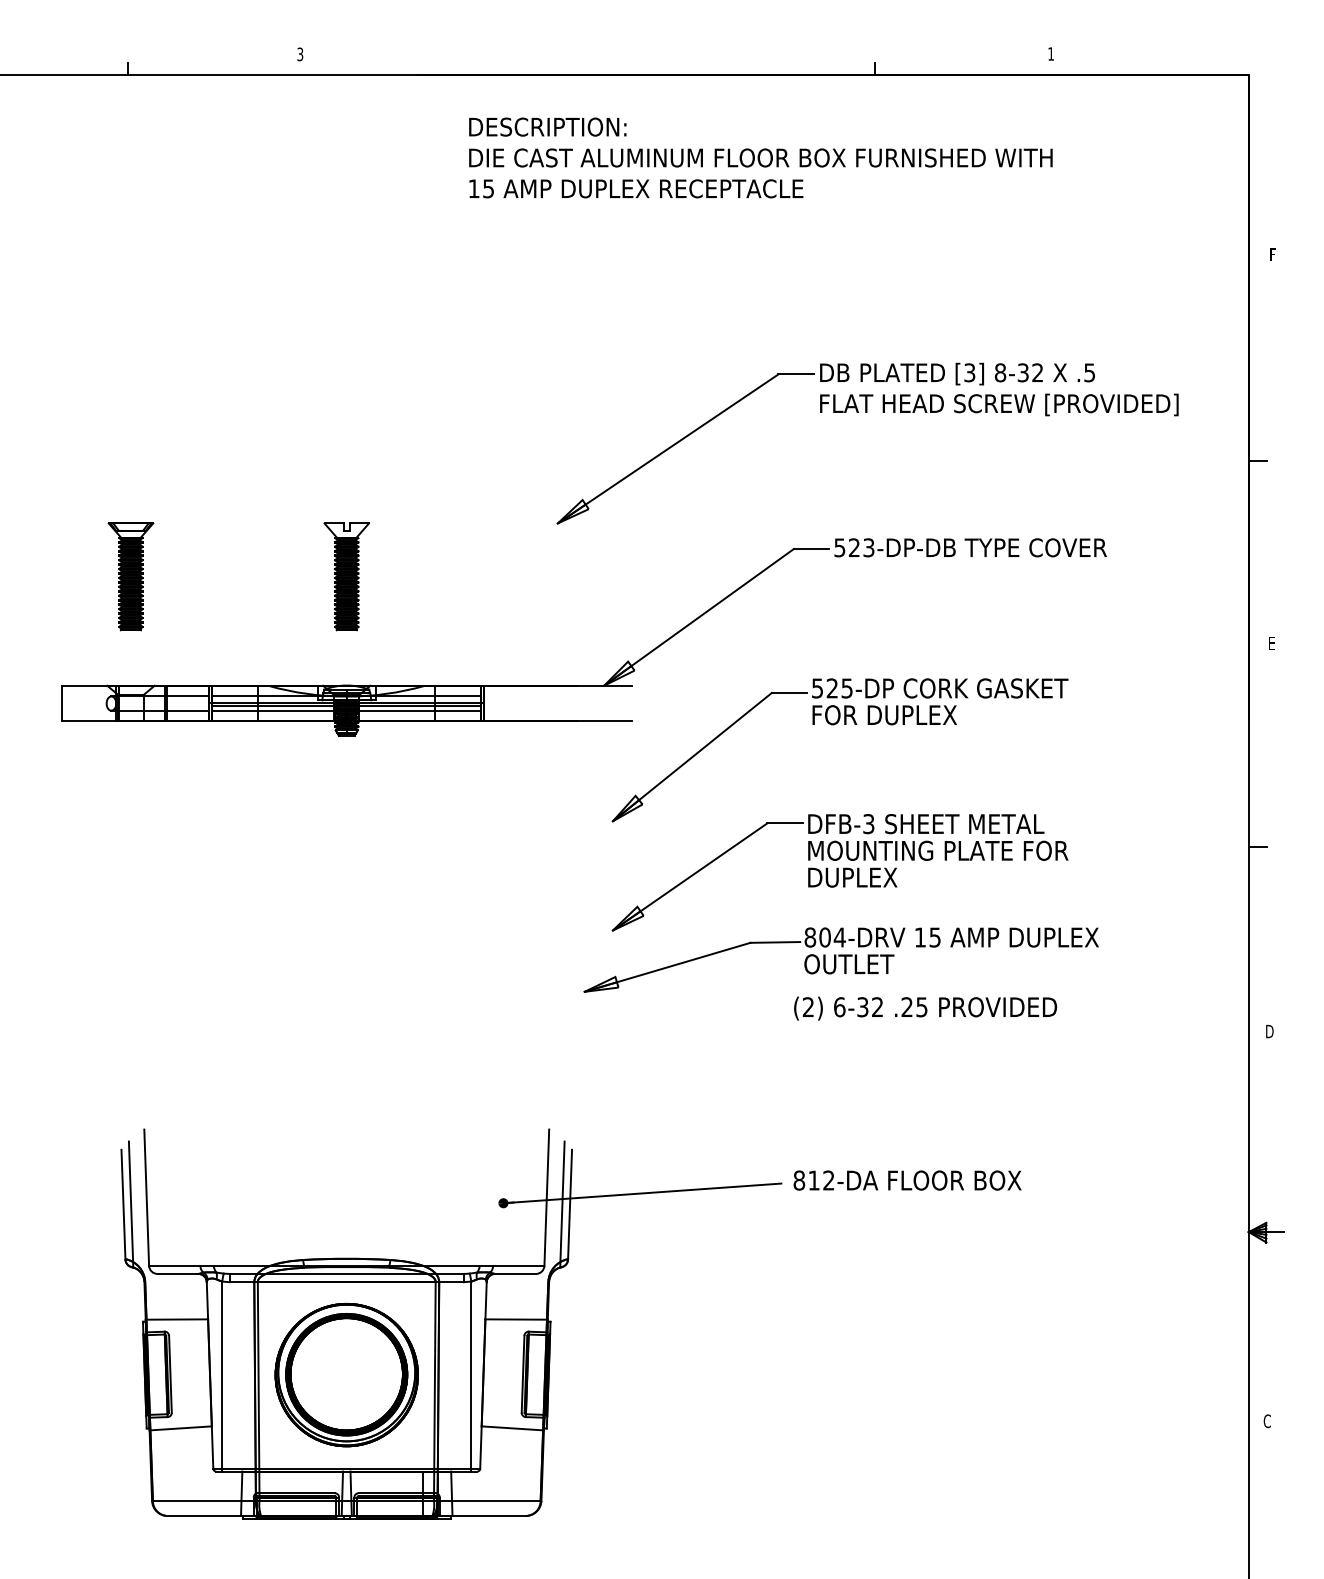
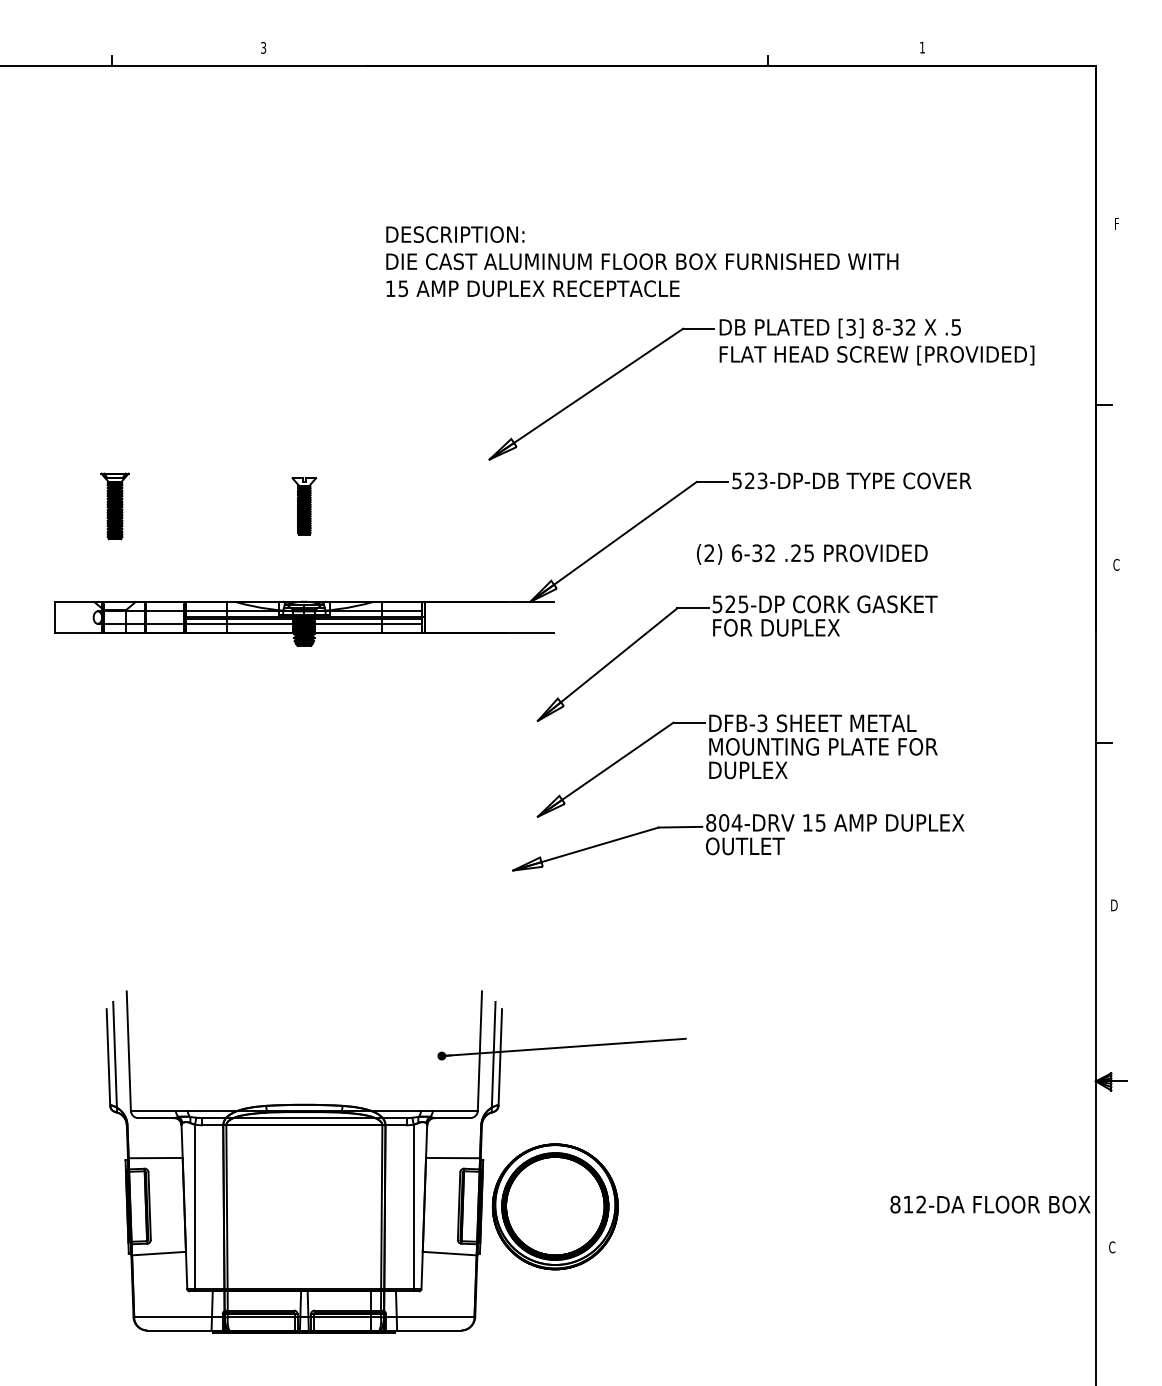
text: (760, 157) -> (641, 261), moved
part: (130, 576) -> (114, 506), size x0.7
part: (346, 576) -> (304, 506), size x0.6
text: (1271, 643) -> (1115, 564), E -> C
text: (925, 1008) -> (812, 554), moved
text: (907, 1180) -> (990, 1204), moved
part: (346, 1374) -> (555, 1206), moved

